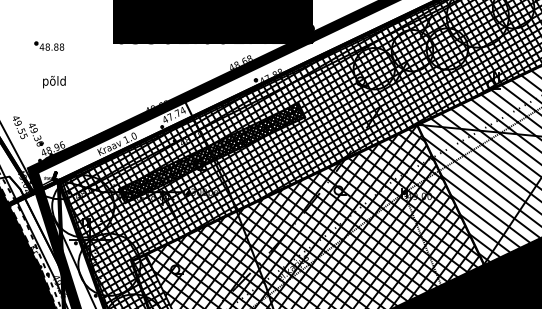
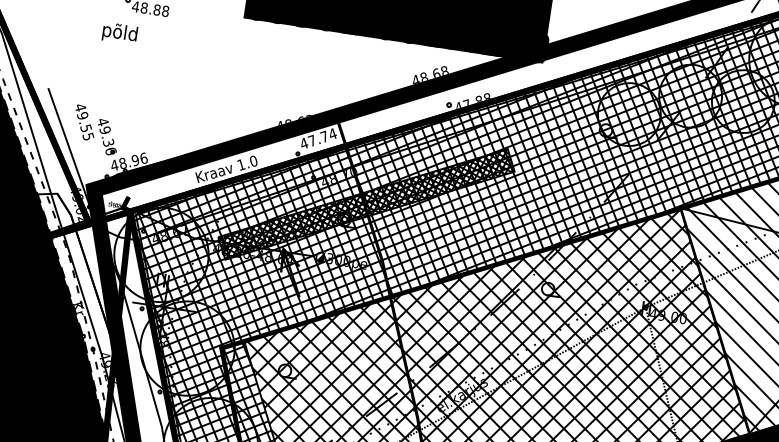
text: (54, 81) -> (120, 32), moved

